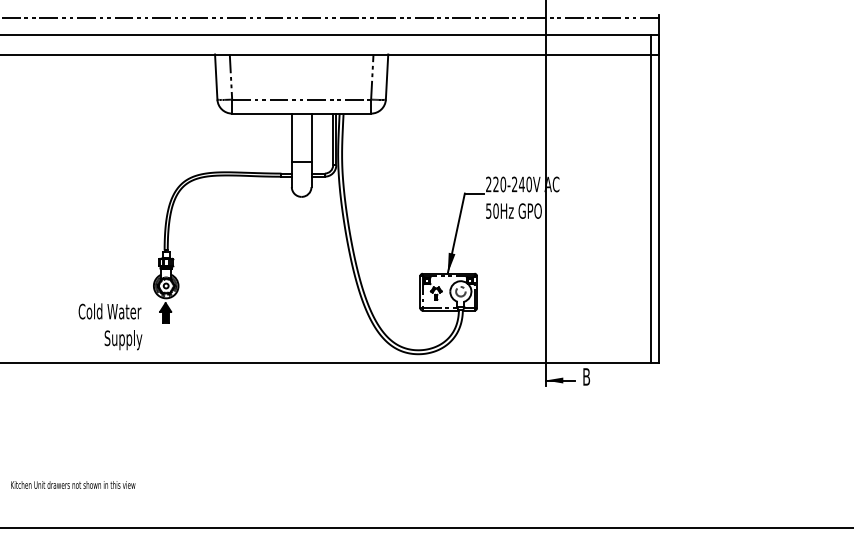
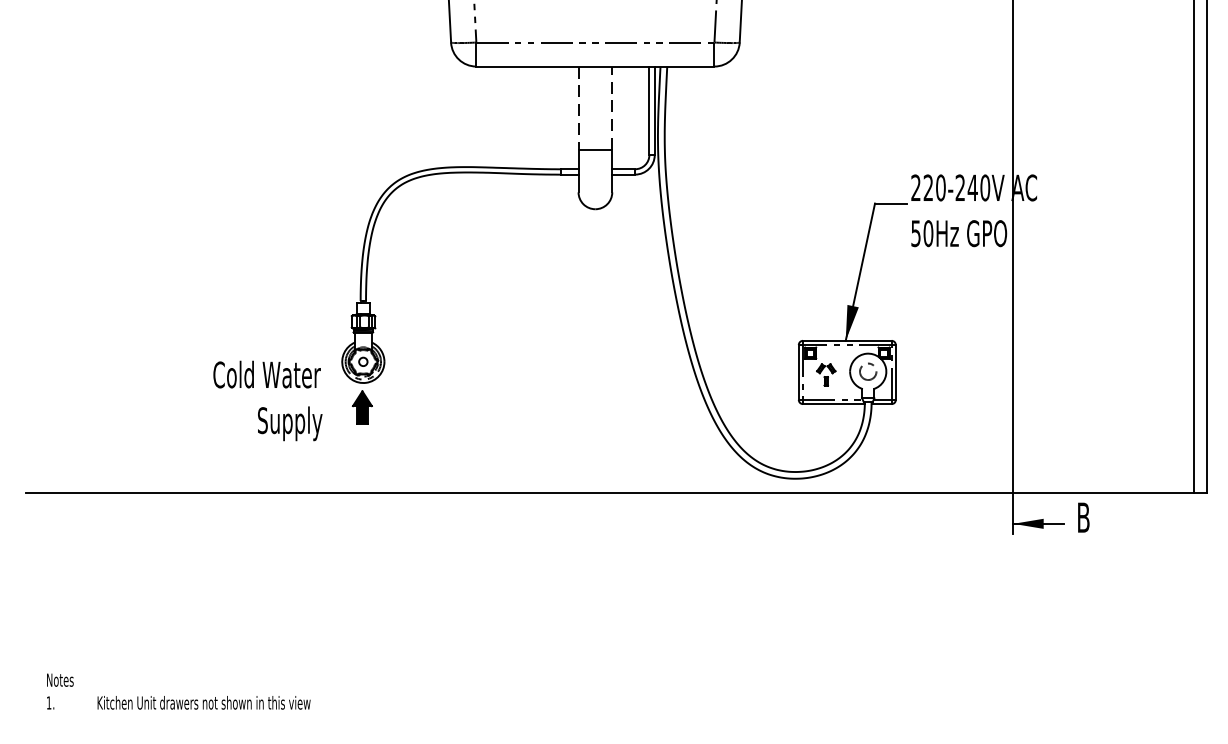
line: (311, 137) -> (612, 107), solid -> dashed
line: (291, 138) -> (578, 109), solid -> dashed
text: (110, 326) -> (267, 400), moved

